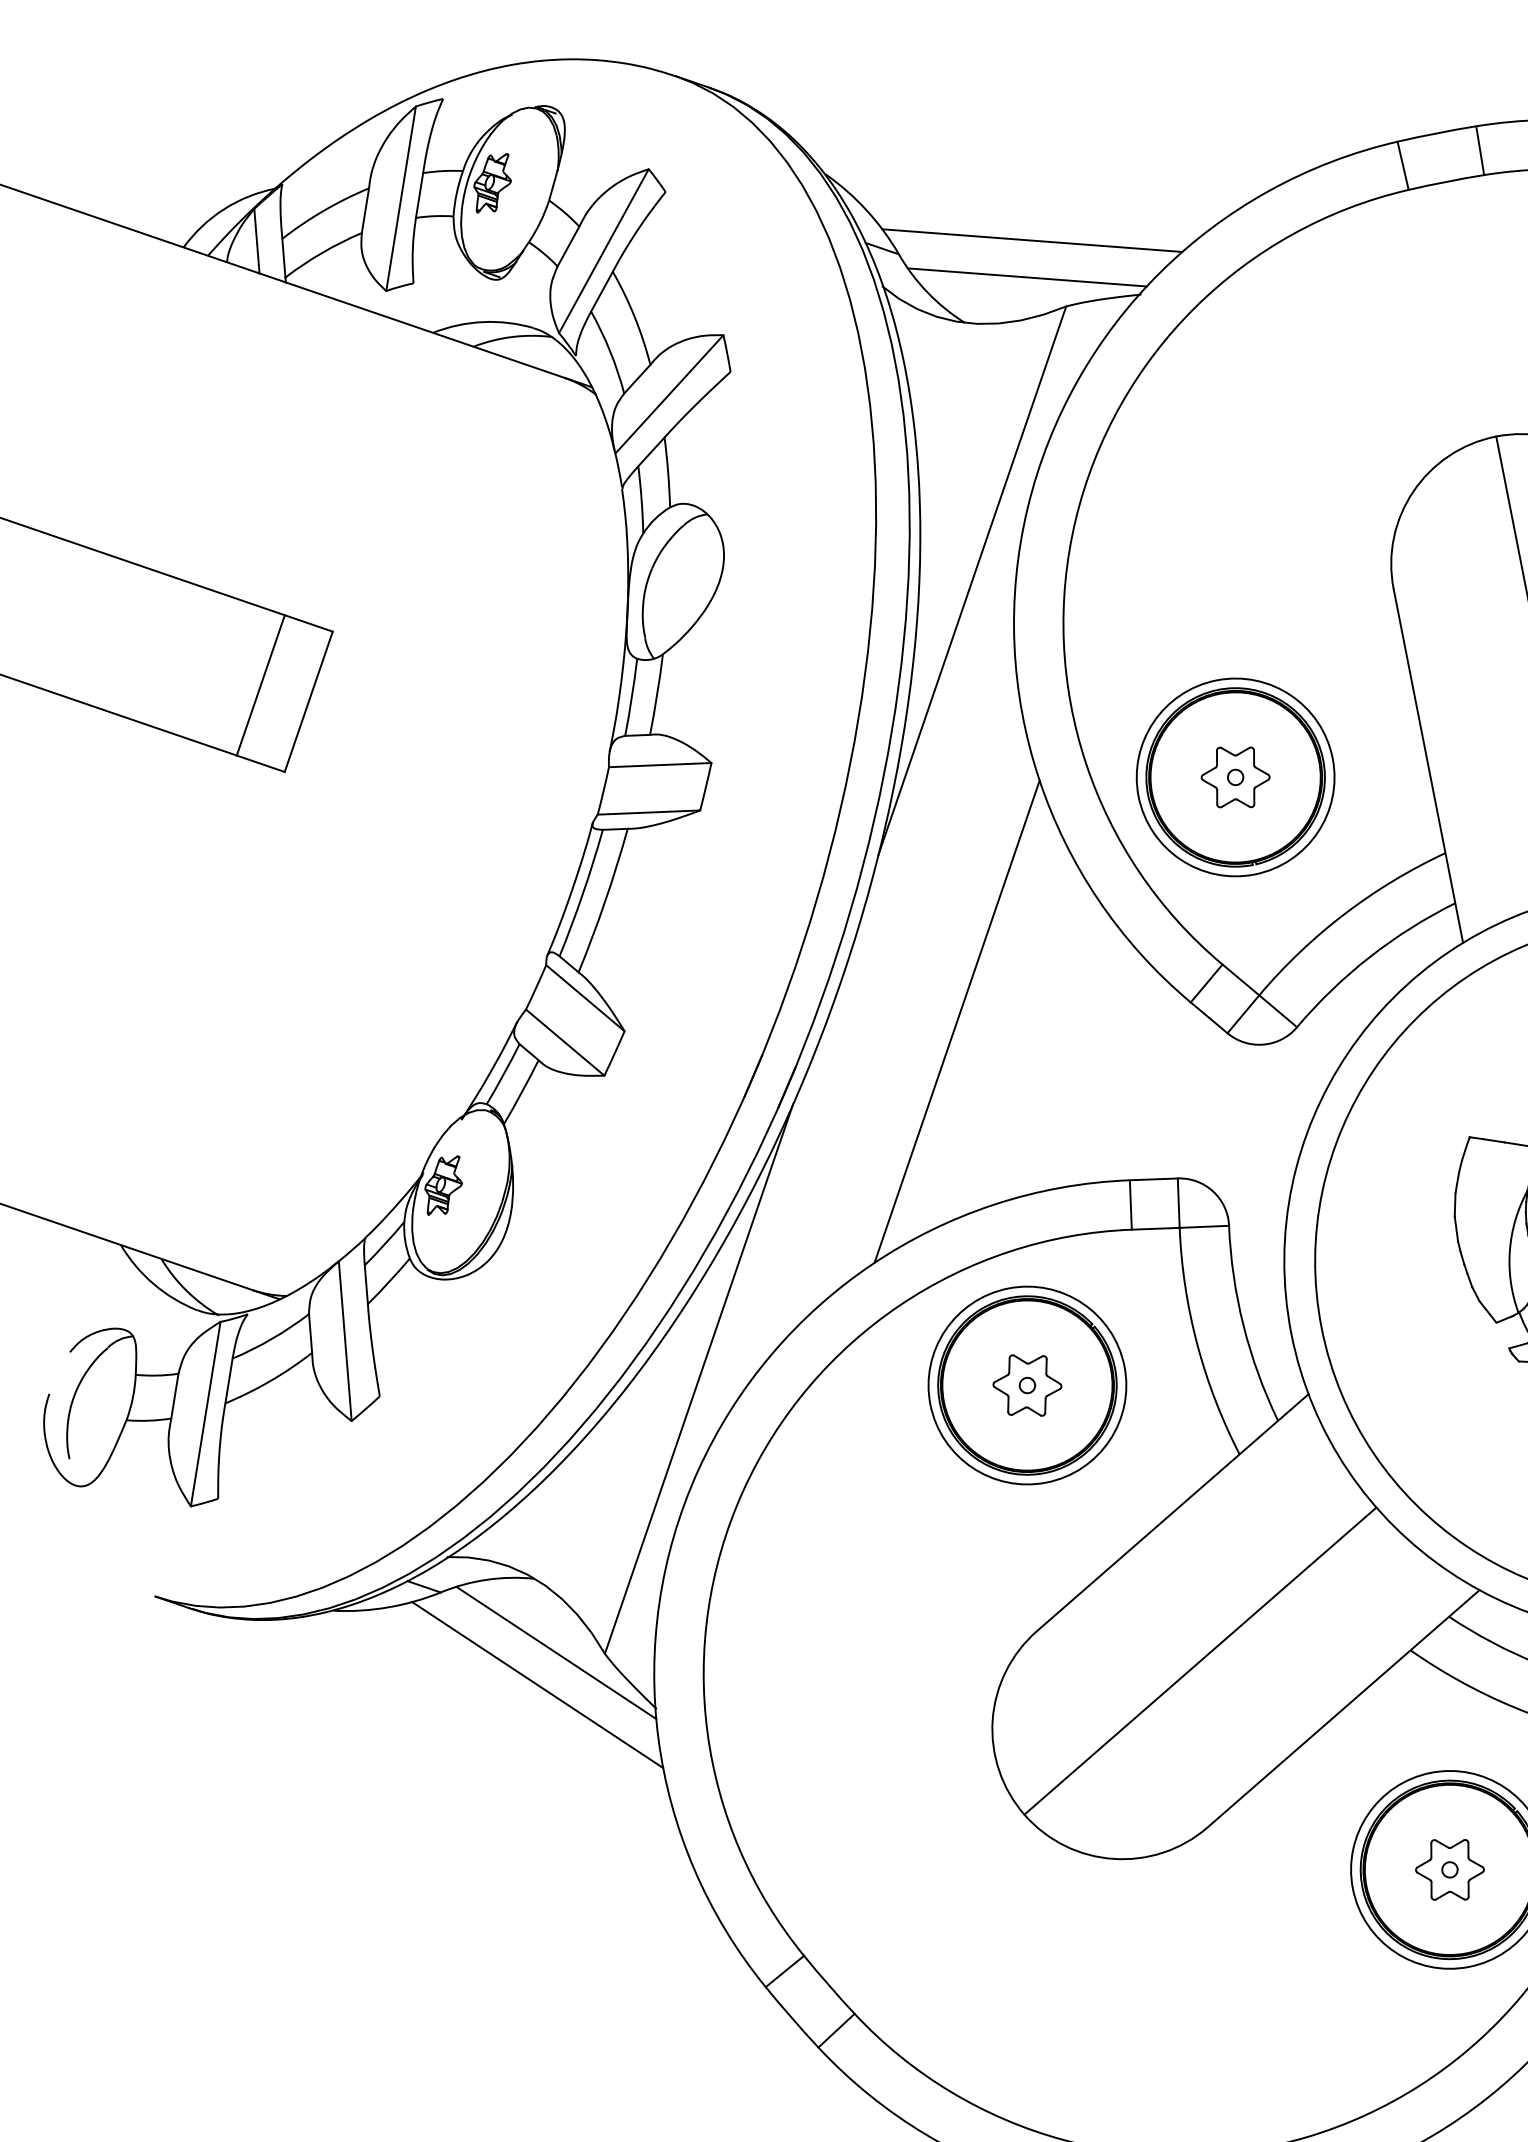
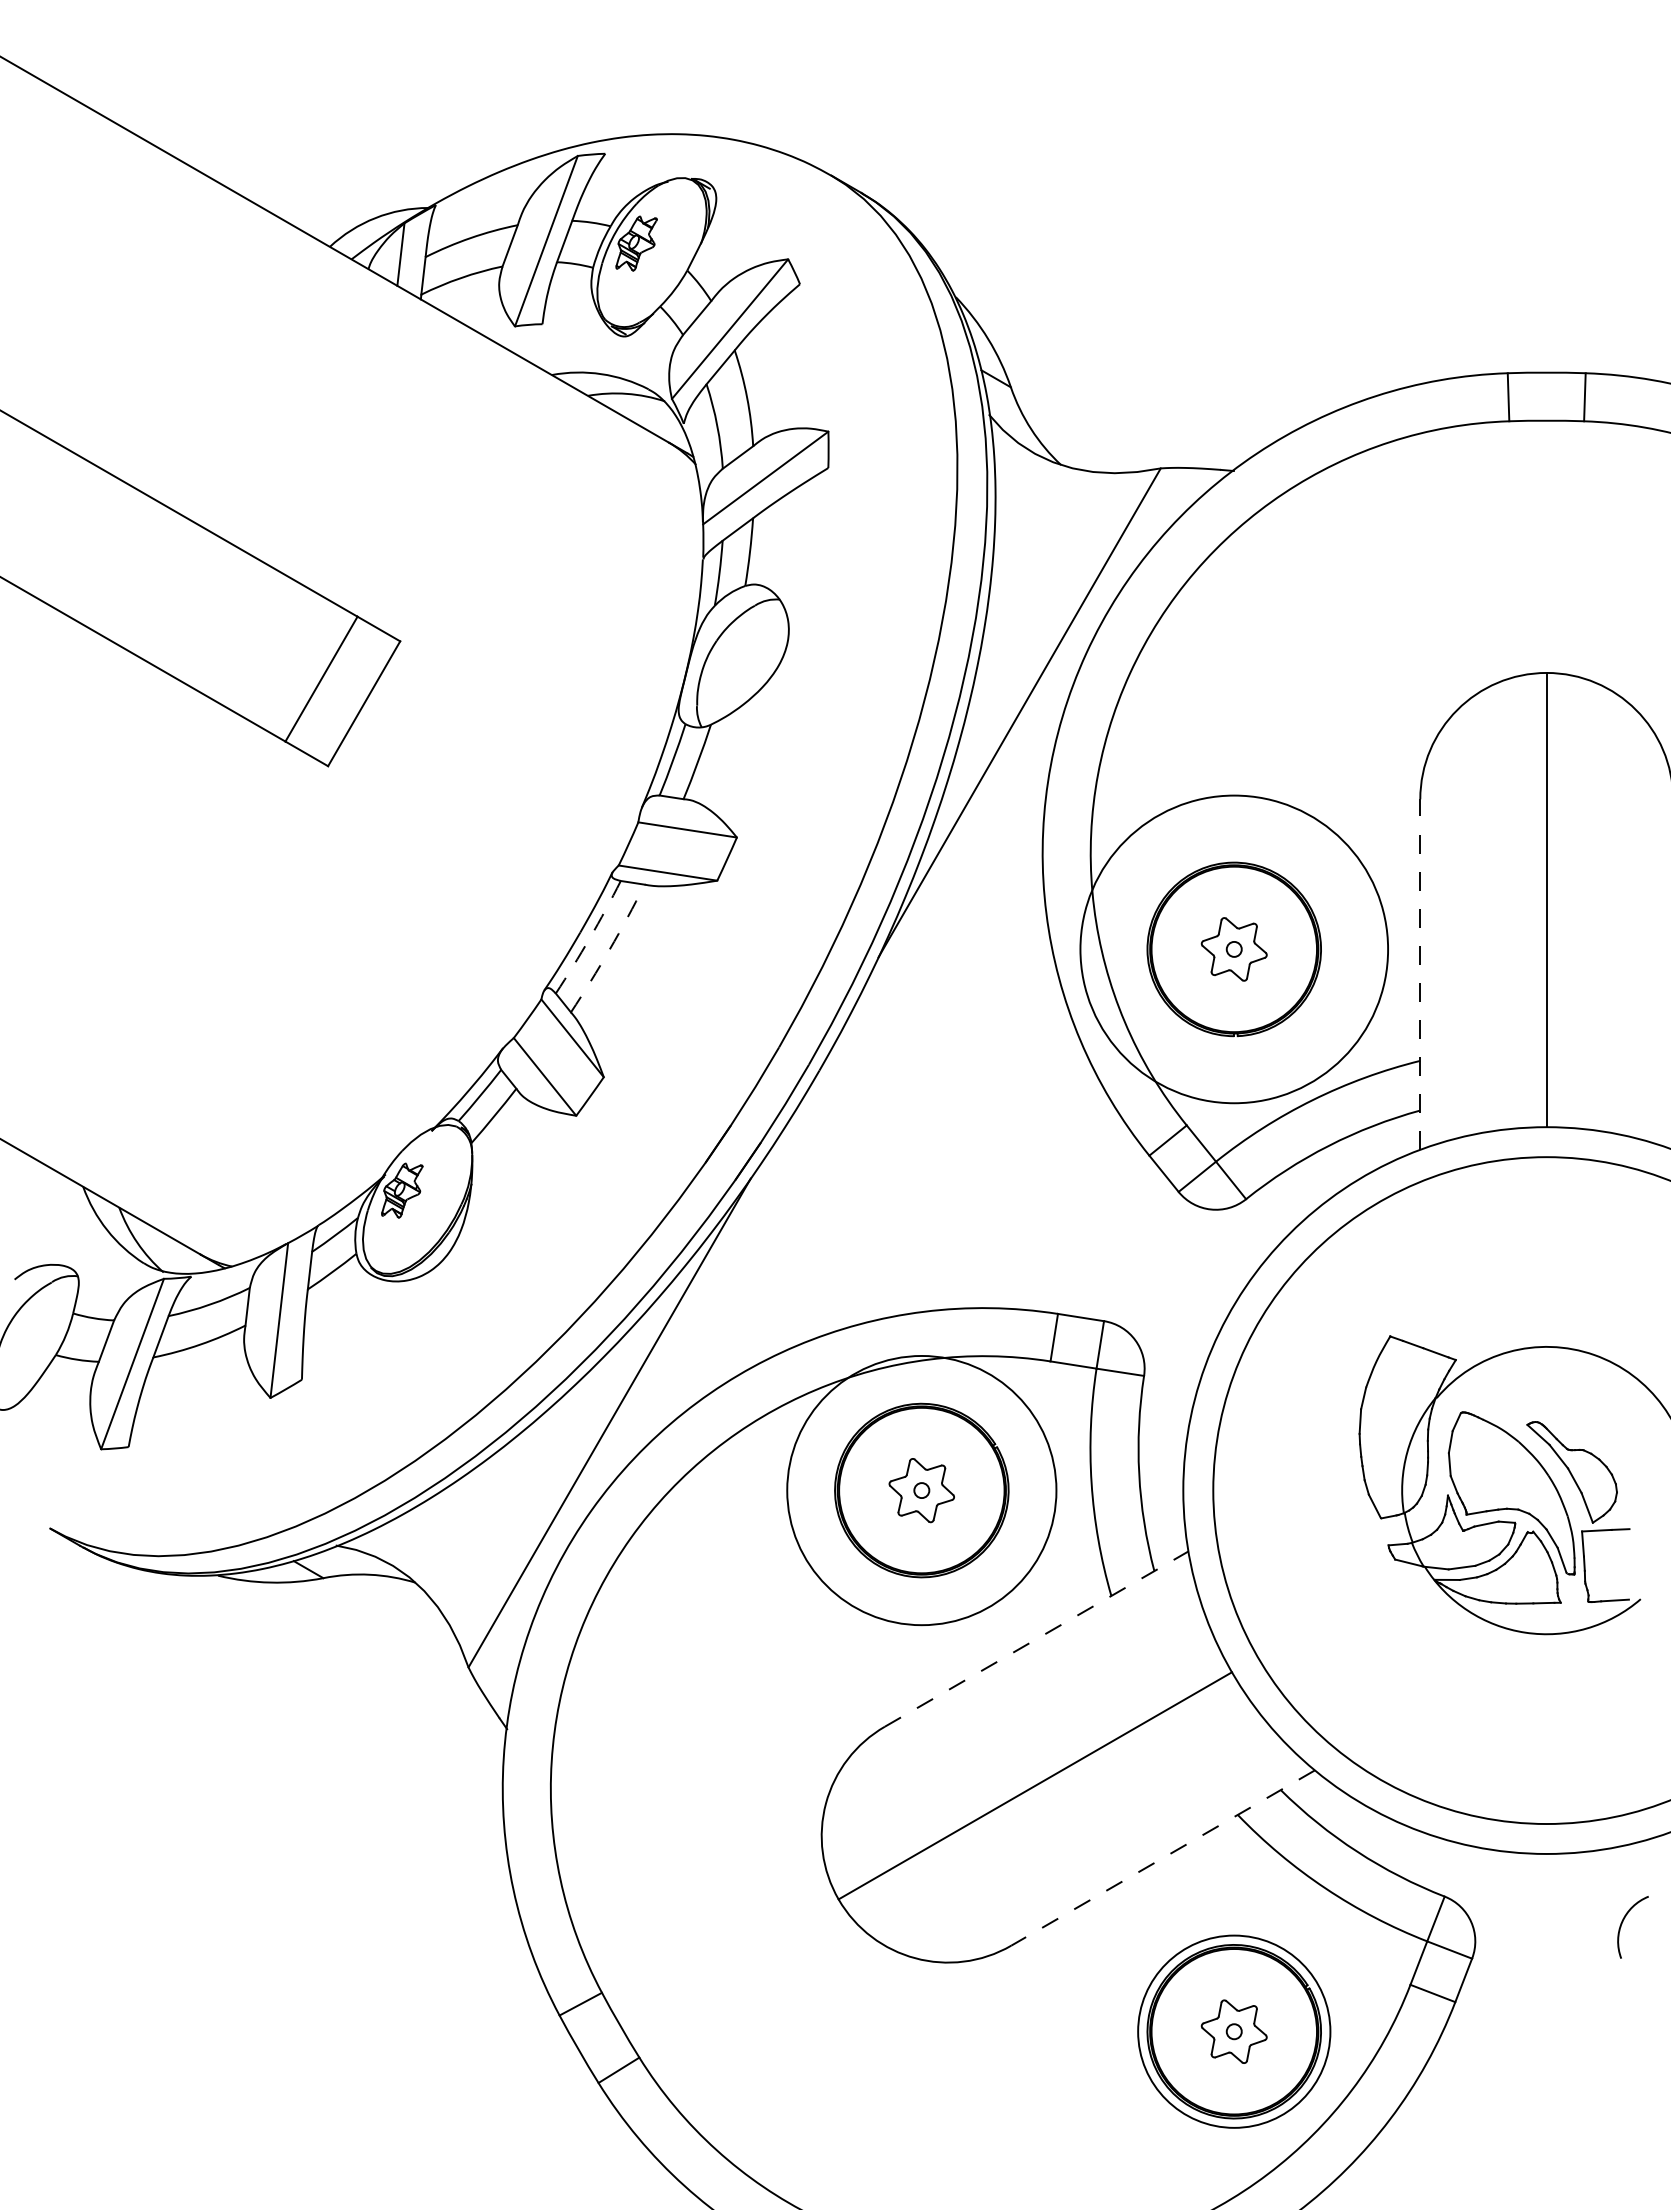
line: (1032, 240) -> (1140, 399), removed
line: (1027, 277) -> (1129, 433), removed
line: (1428, 765) -> (1420, 974), solid -> dashed
circle: (1235, 777) -> (1234, 949), size x1.6
arc: (582, 894) -> (589, 938), solid -> dashed
arc: (605, 901) -> (609, 949), solid -> dashed
line: (956, 1020) -> (922, 1129), removed
circle: (1027, 1385) -> (921, 1490), size x1.4
line: (1173, 1511) -> (1037, 1638), solid -> dashed
line: (556, 1652) -> (422, 1657), removed
line: (537, 1684) -> (398, 1684), removed
line: (1343, 1709) -> (1162, 1858), solid -> dashed

